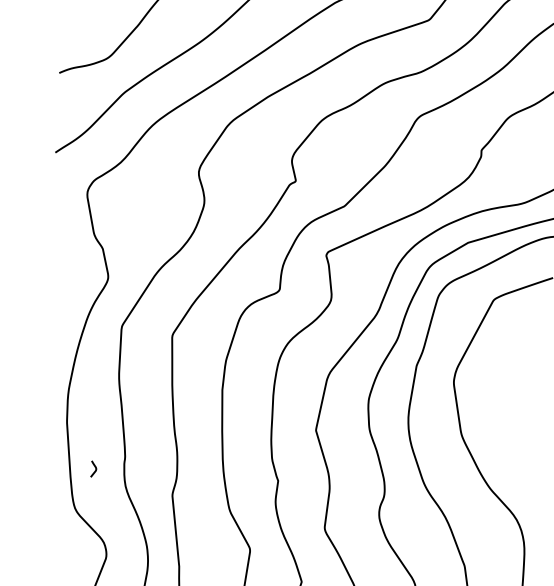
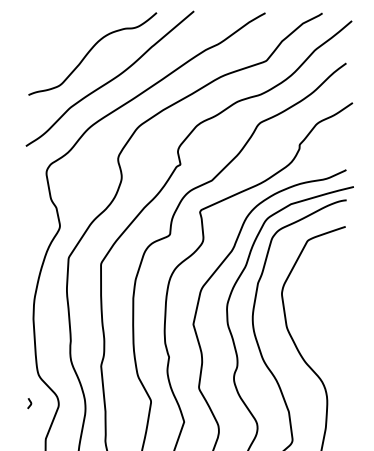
curve: (93, 467) -> (29, 402), moved

